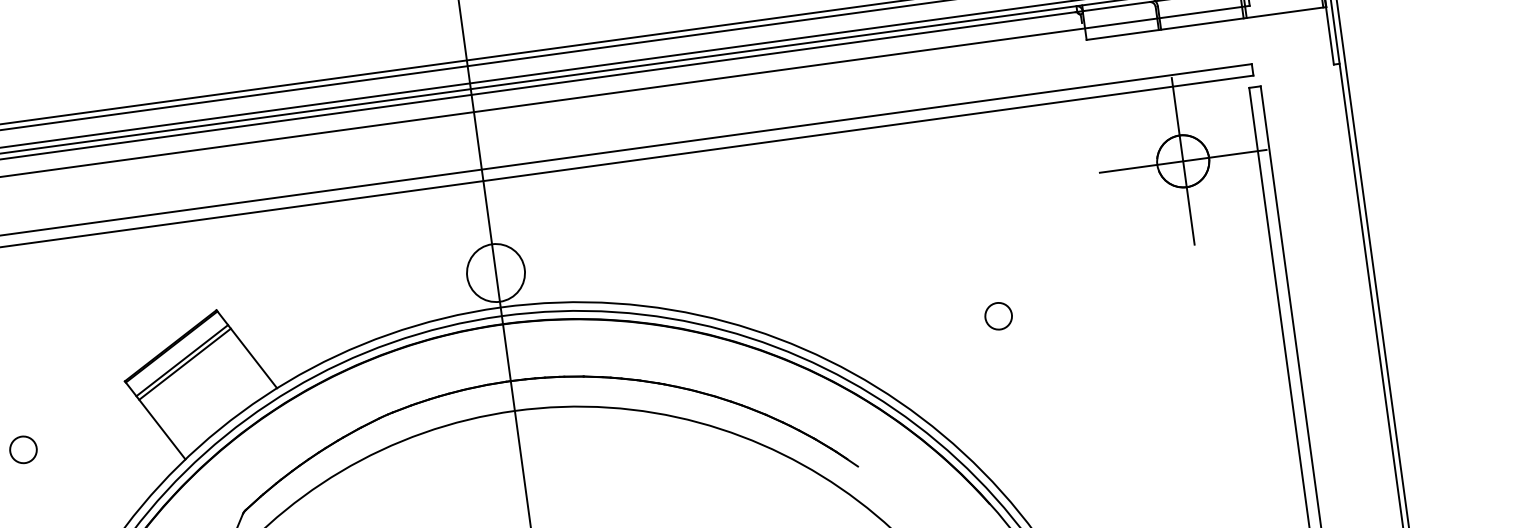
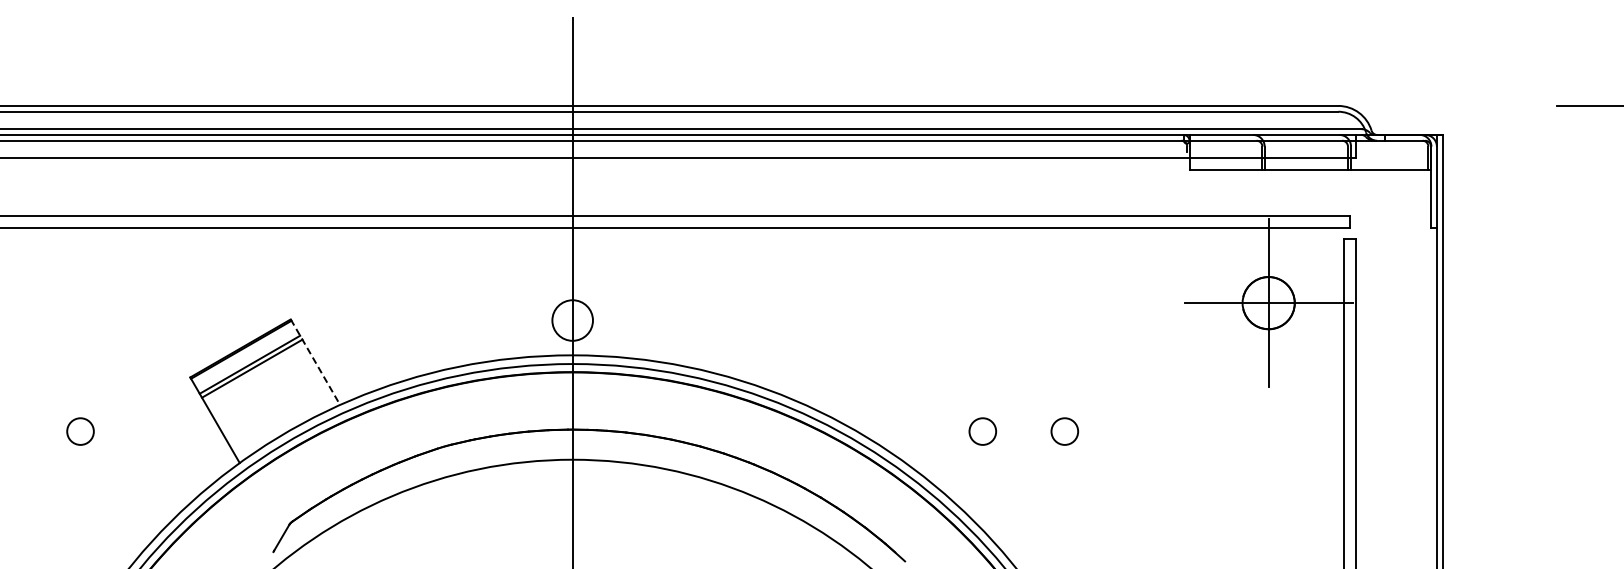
circle: (495, 273) -> (572, 320), size x0.7
circle: (917, 327) -> (982, 431), added
line: (246, 349) -> (315, 362), solid -> dashed

